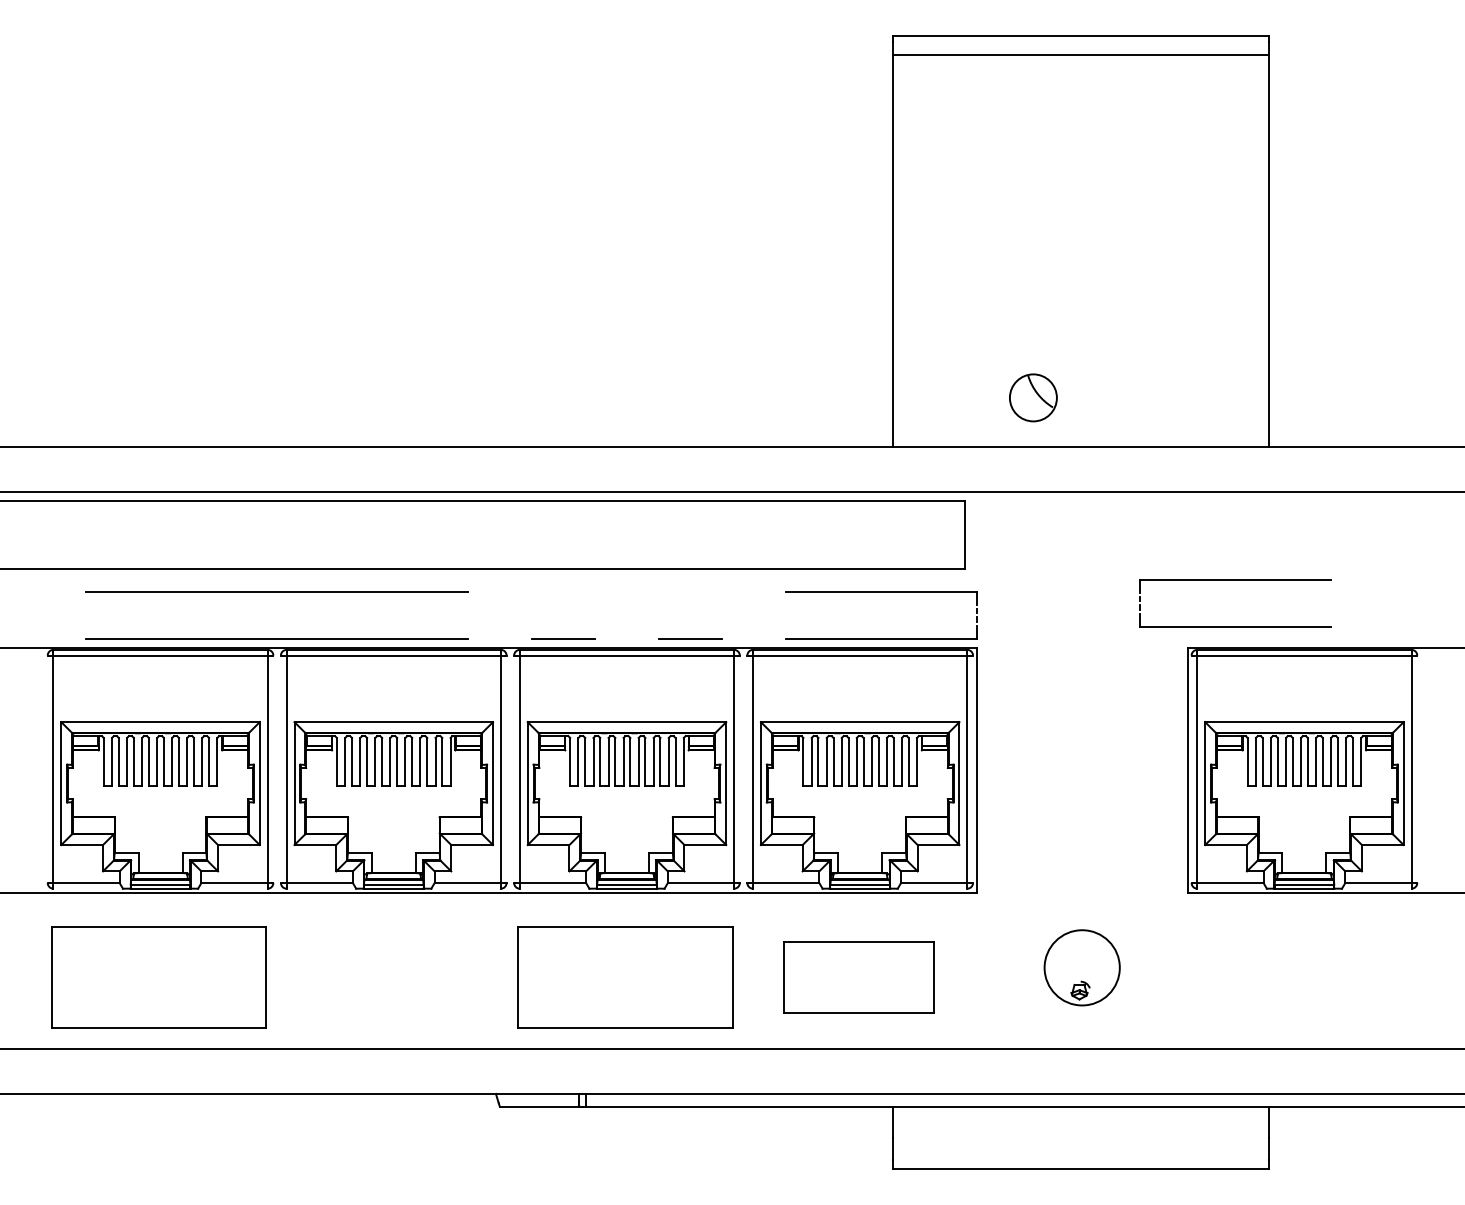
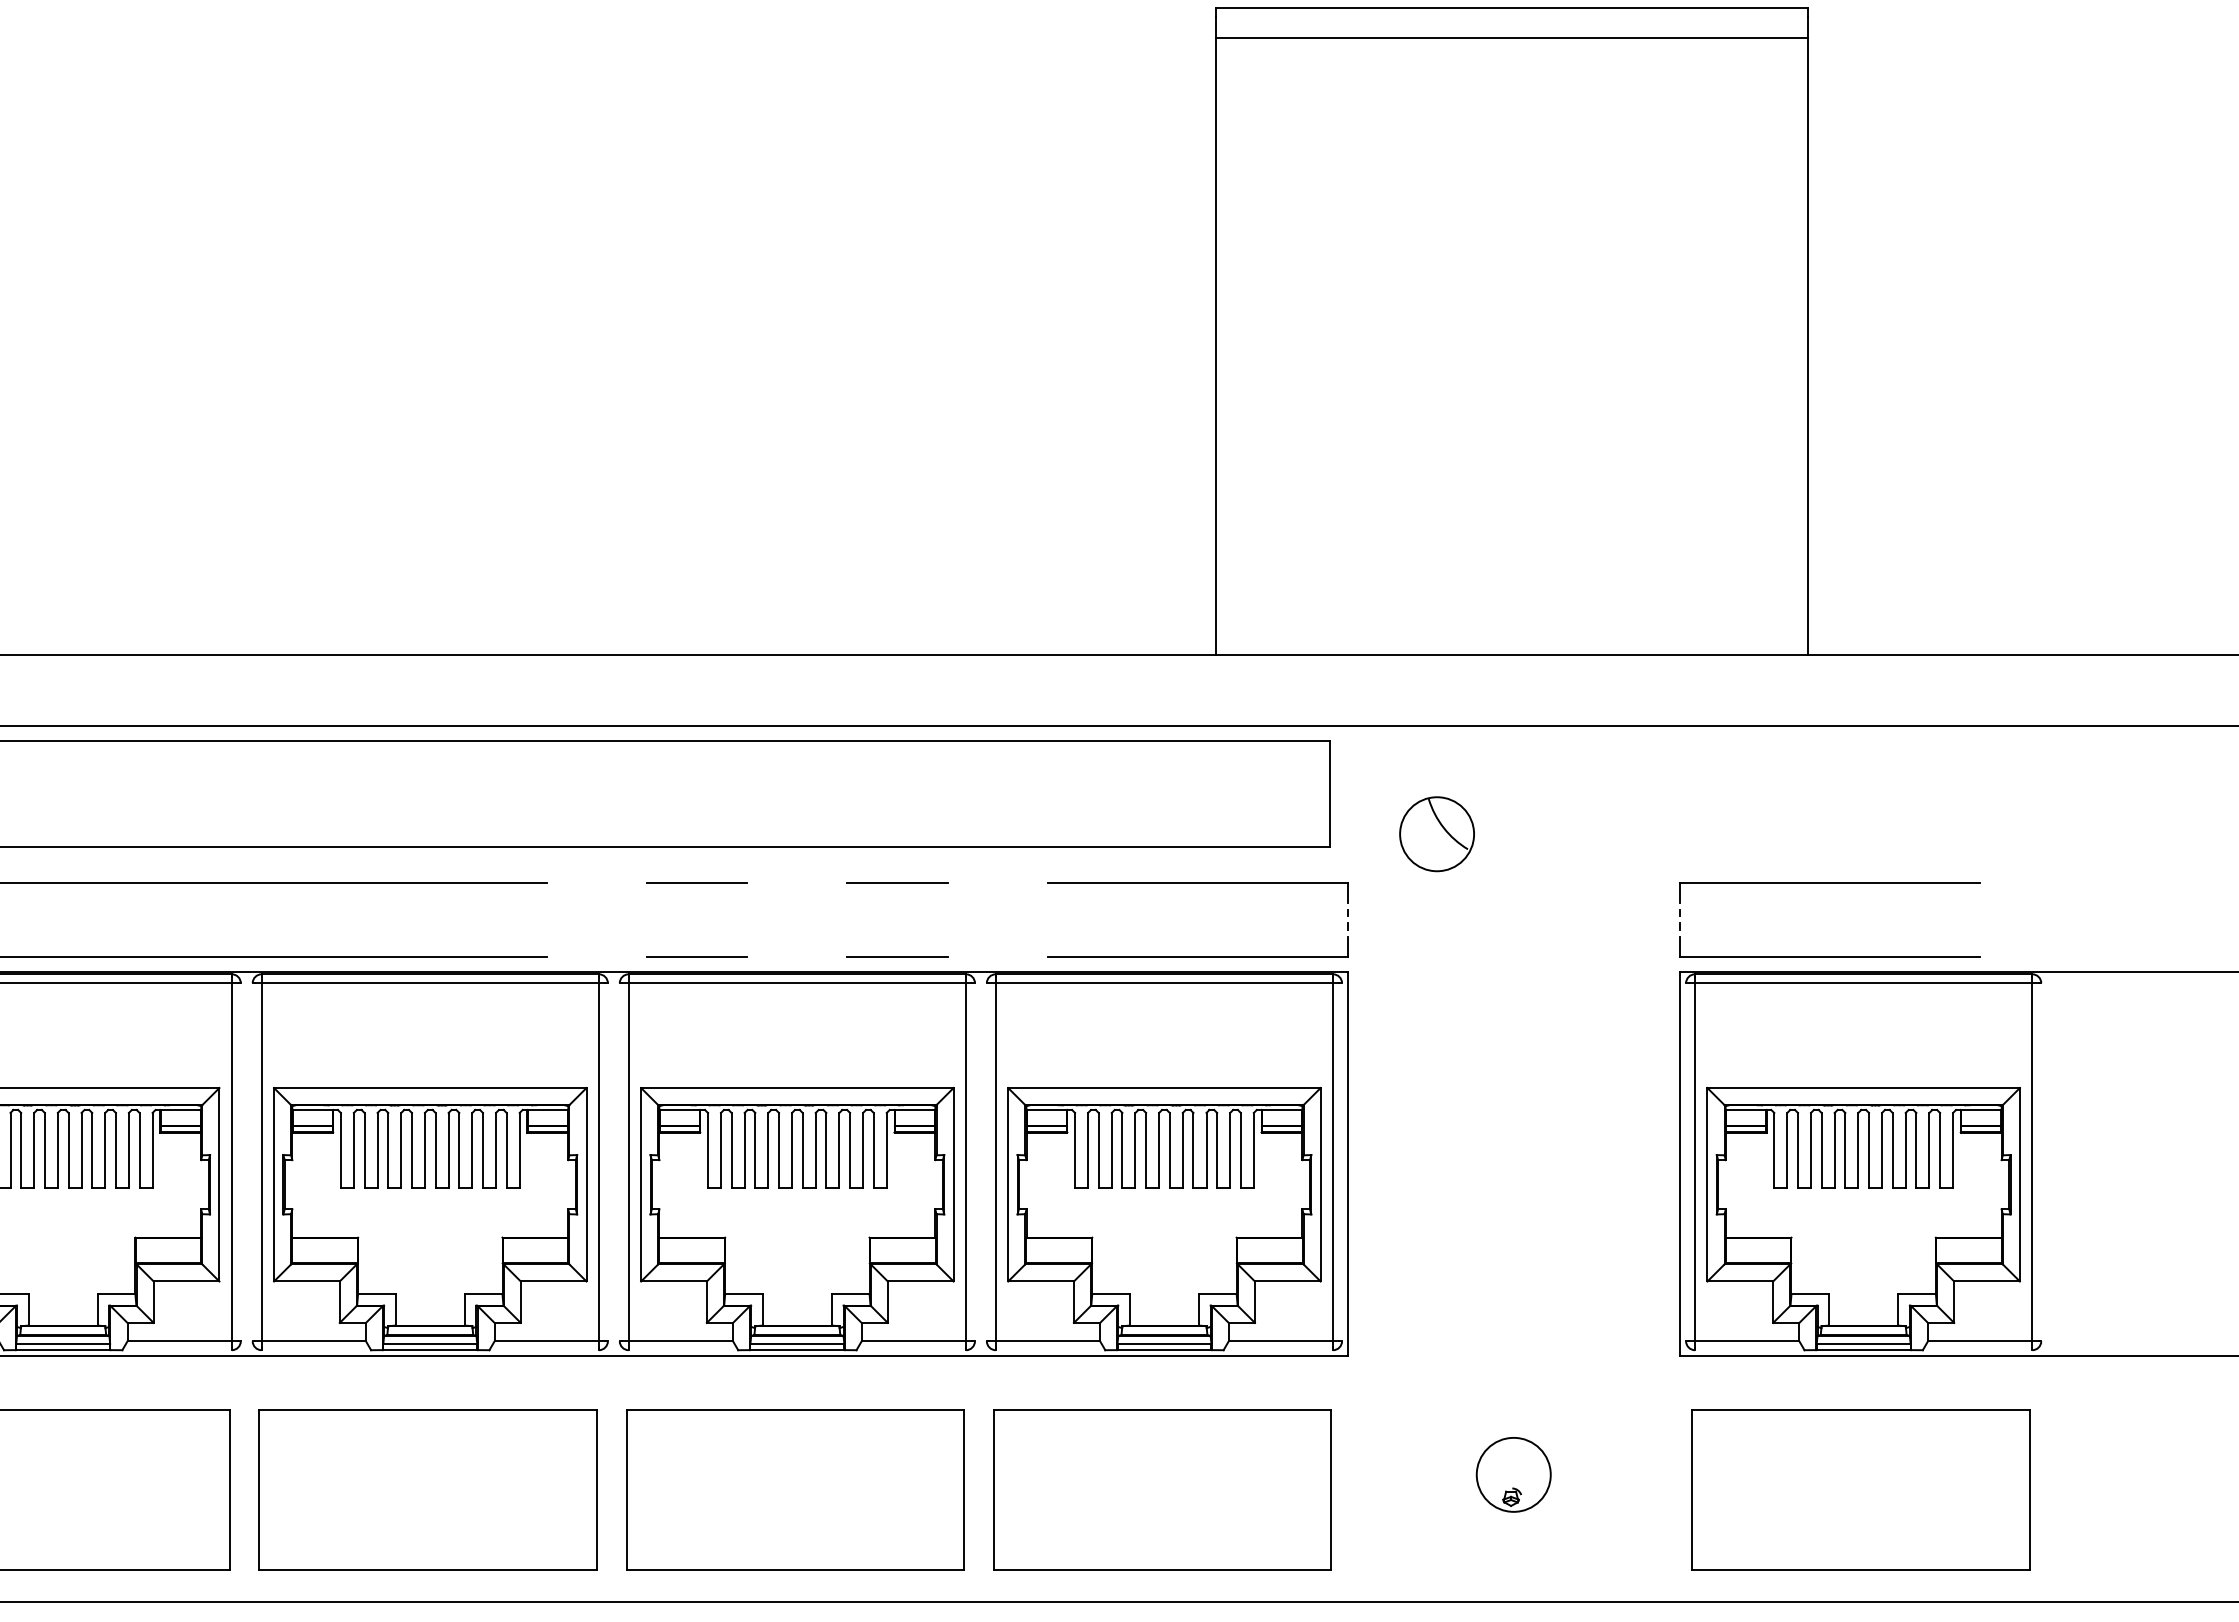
part: (1033, 397) -> (1437, 833), moved
part: (1235, 580) -> (1830, 883), moved
line: (563, 591) -> (697, 882), added
line: (690, 591) -> (897, 882), added
part: (1081, 967) -> (1512, 1474), size x0.62
part: (392, 977) -> (428, 1489), added
part: (858, 977) -> (1161, 1489), size x1.43
part: (1302, 977) -> (1860, 1489), added

